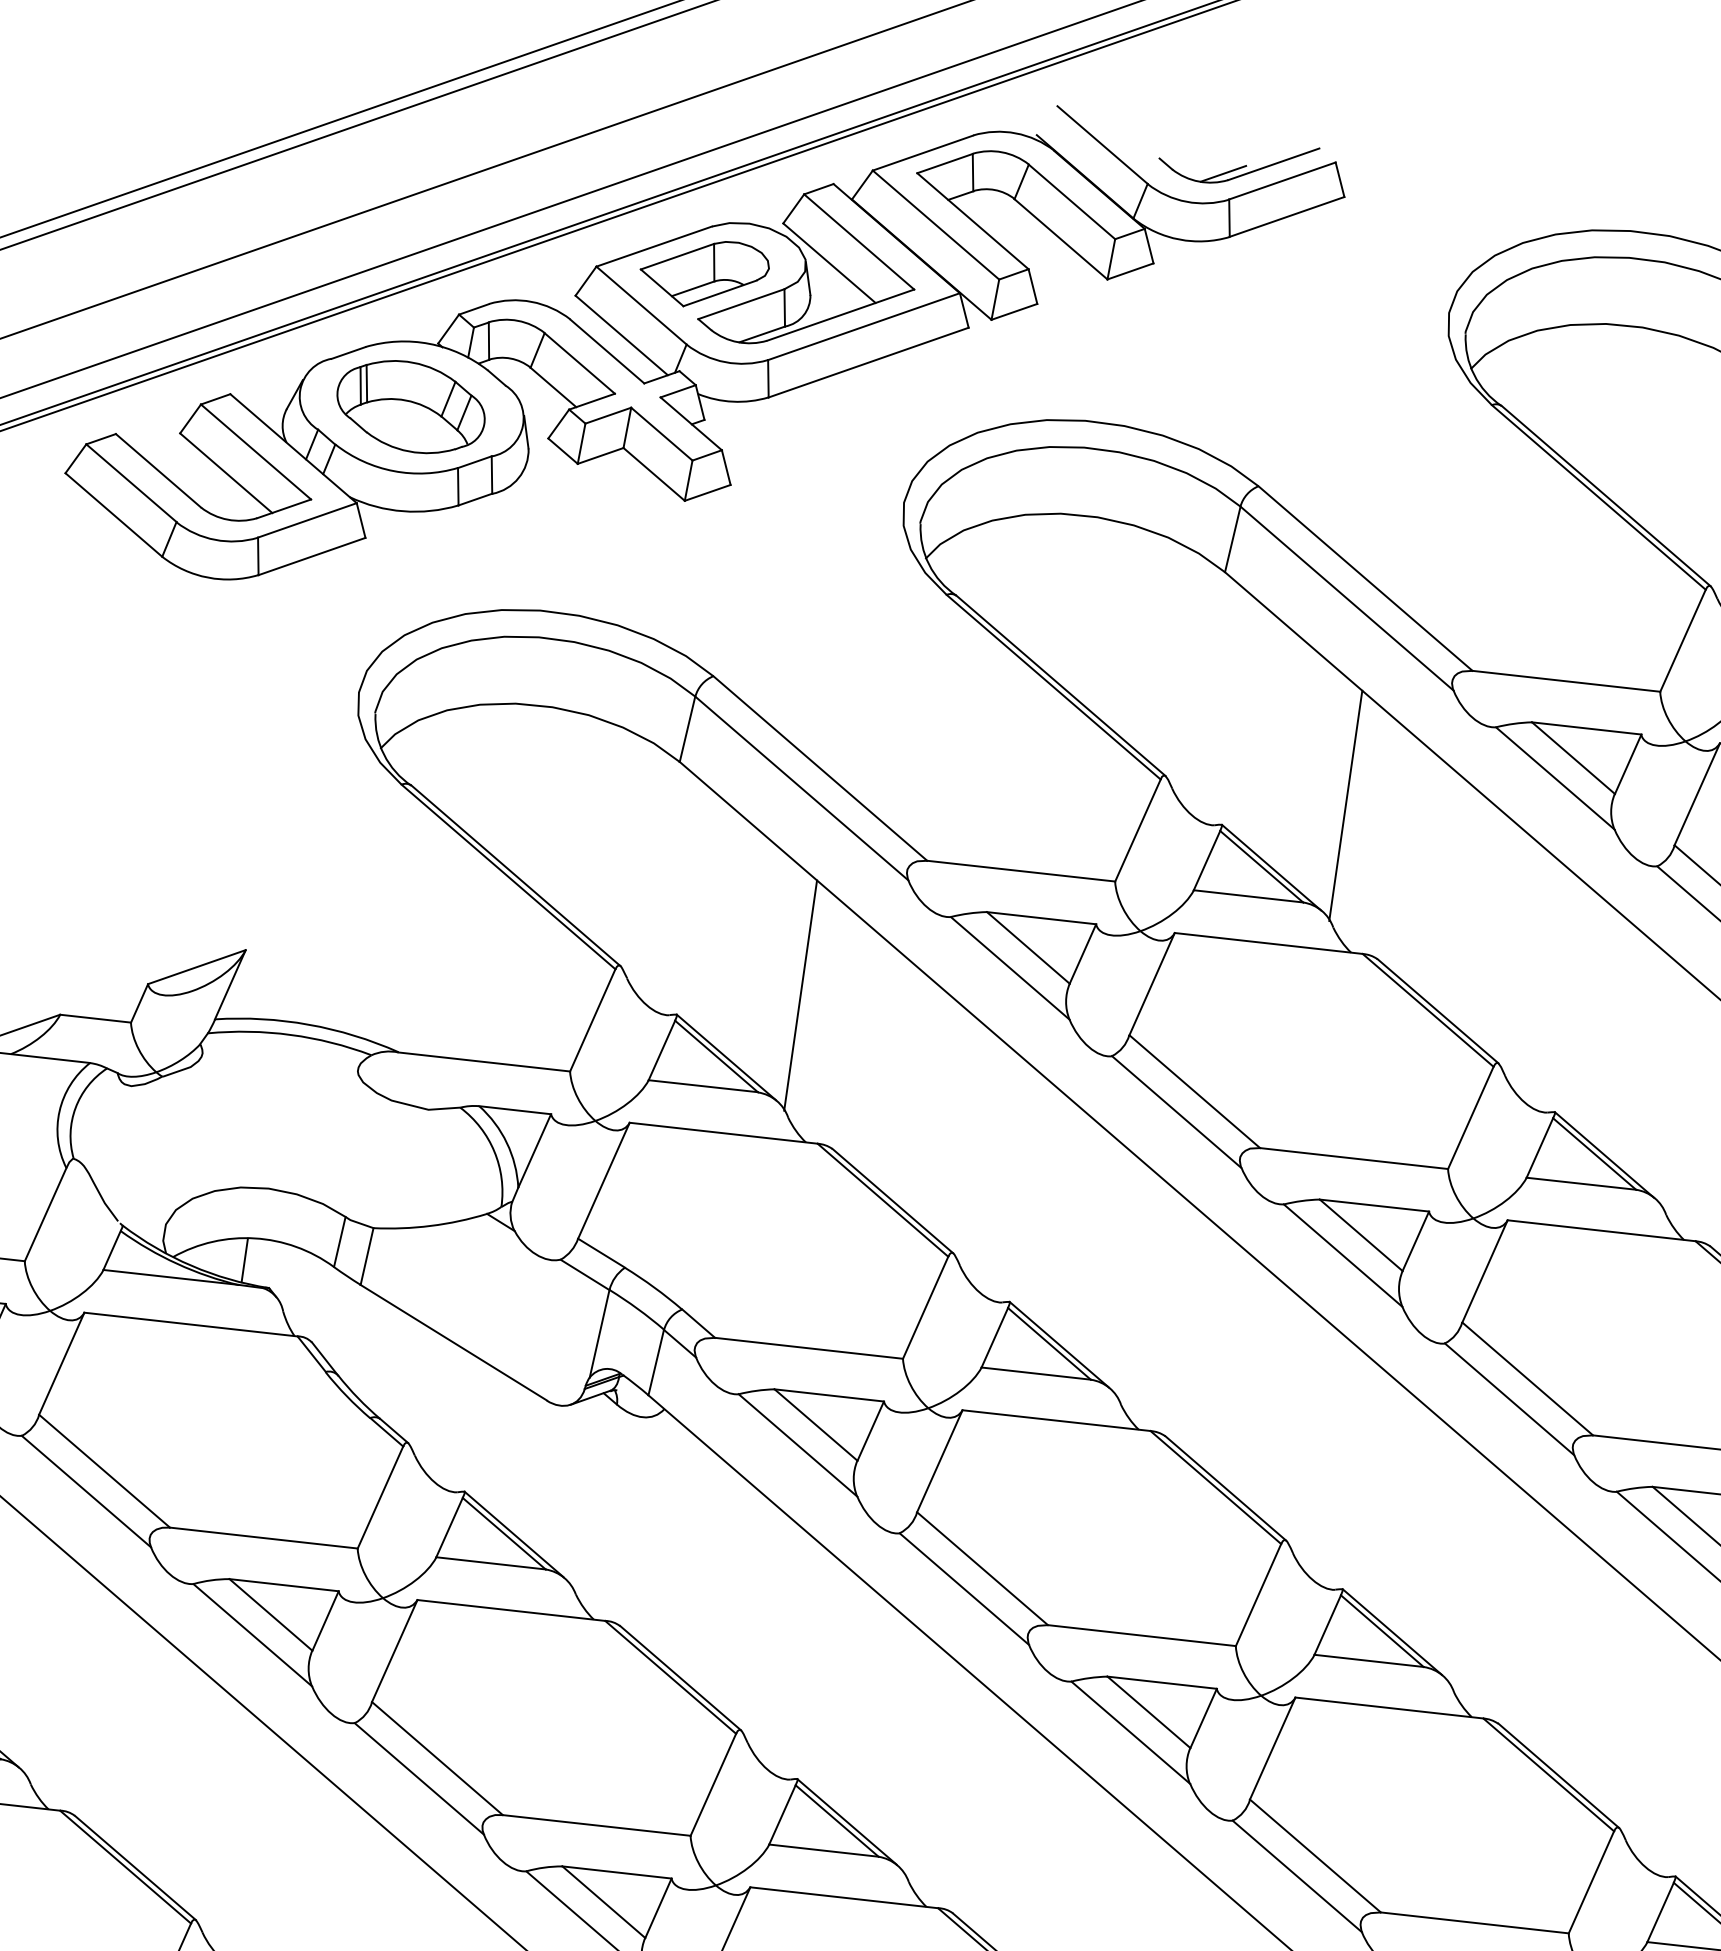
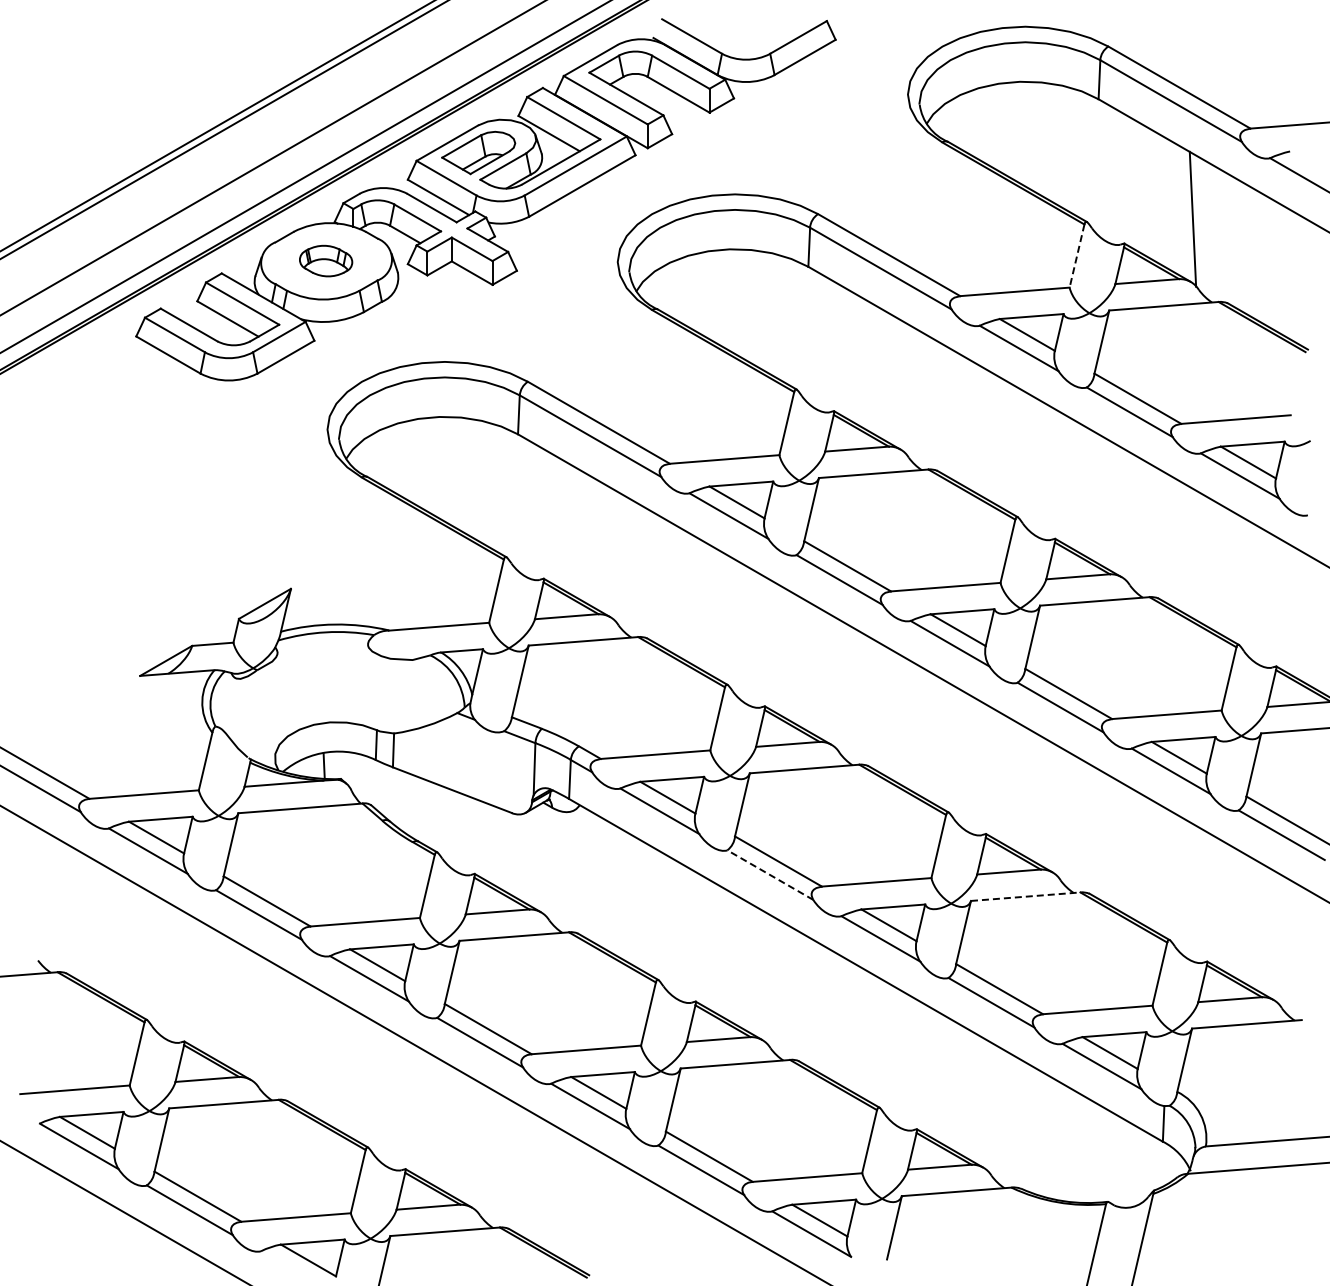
part: (1238, 160) -> (771, 30), removed
part: (410, 405) -> (325, 260), size x0.6
line: (1681, 641) -> (1076, 256), solid -> dashed
line: (1345, 805) -> (902, 386), removed
line: (800, 995) -> (612, 554), removed
line: (964, 1589) -> (770, 875), solid -> dashed
line: (1389, 1707) -> (1025, 896), solid -> dashed

